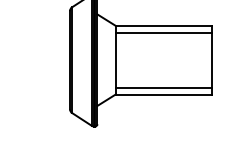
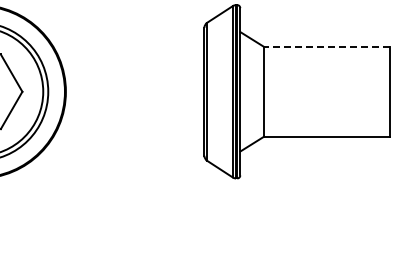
line: (163, 25) -> (326, 46), solid -> dashed
line: (163, 32) -> (326, 55), removed
line: (163, 87) -> (326, 127), removed

